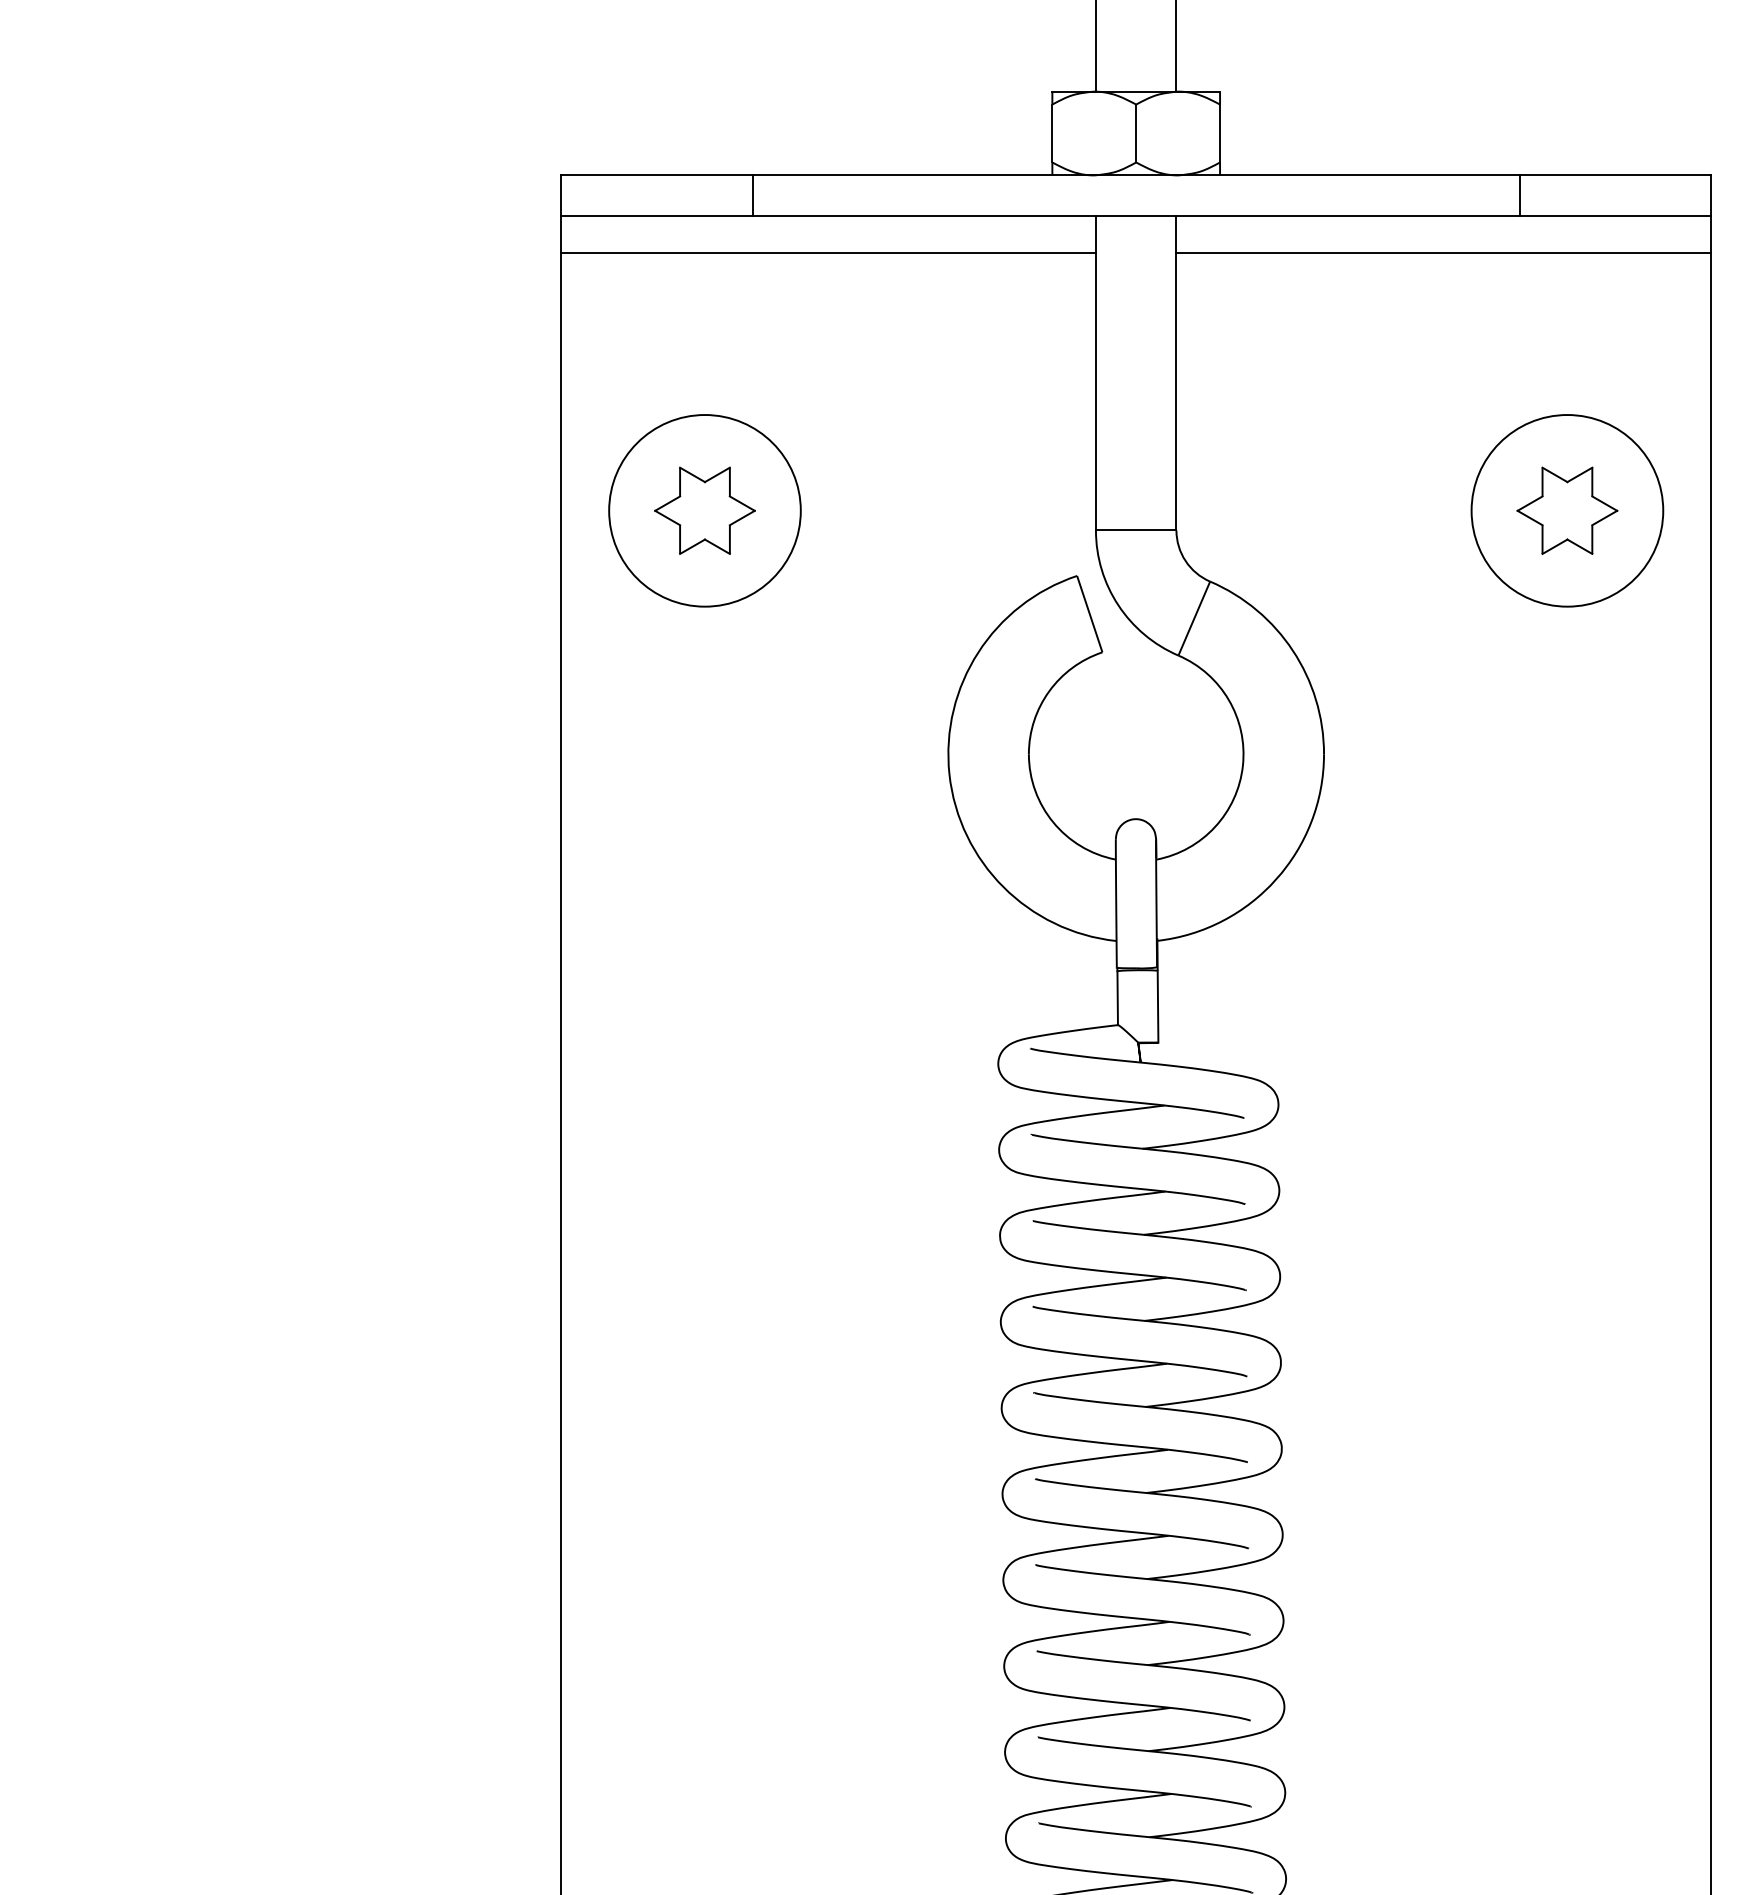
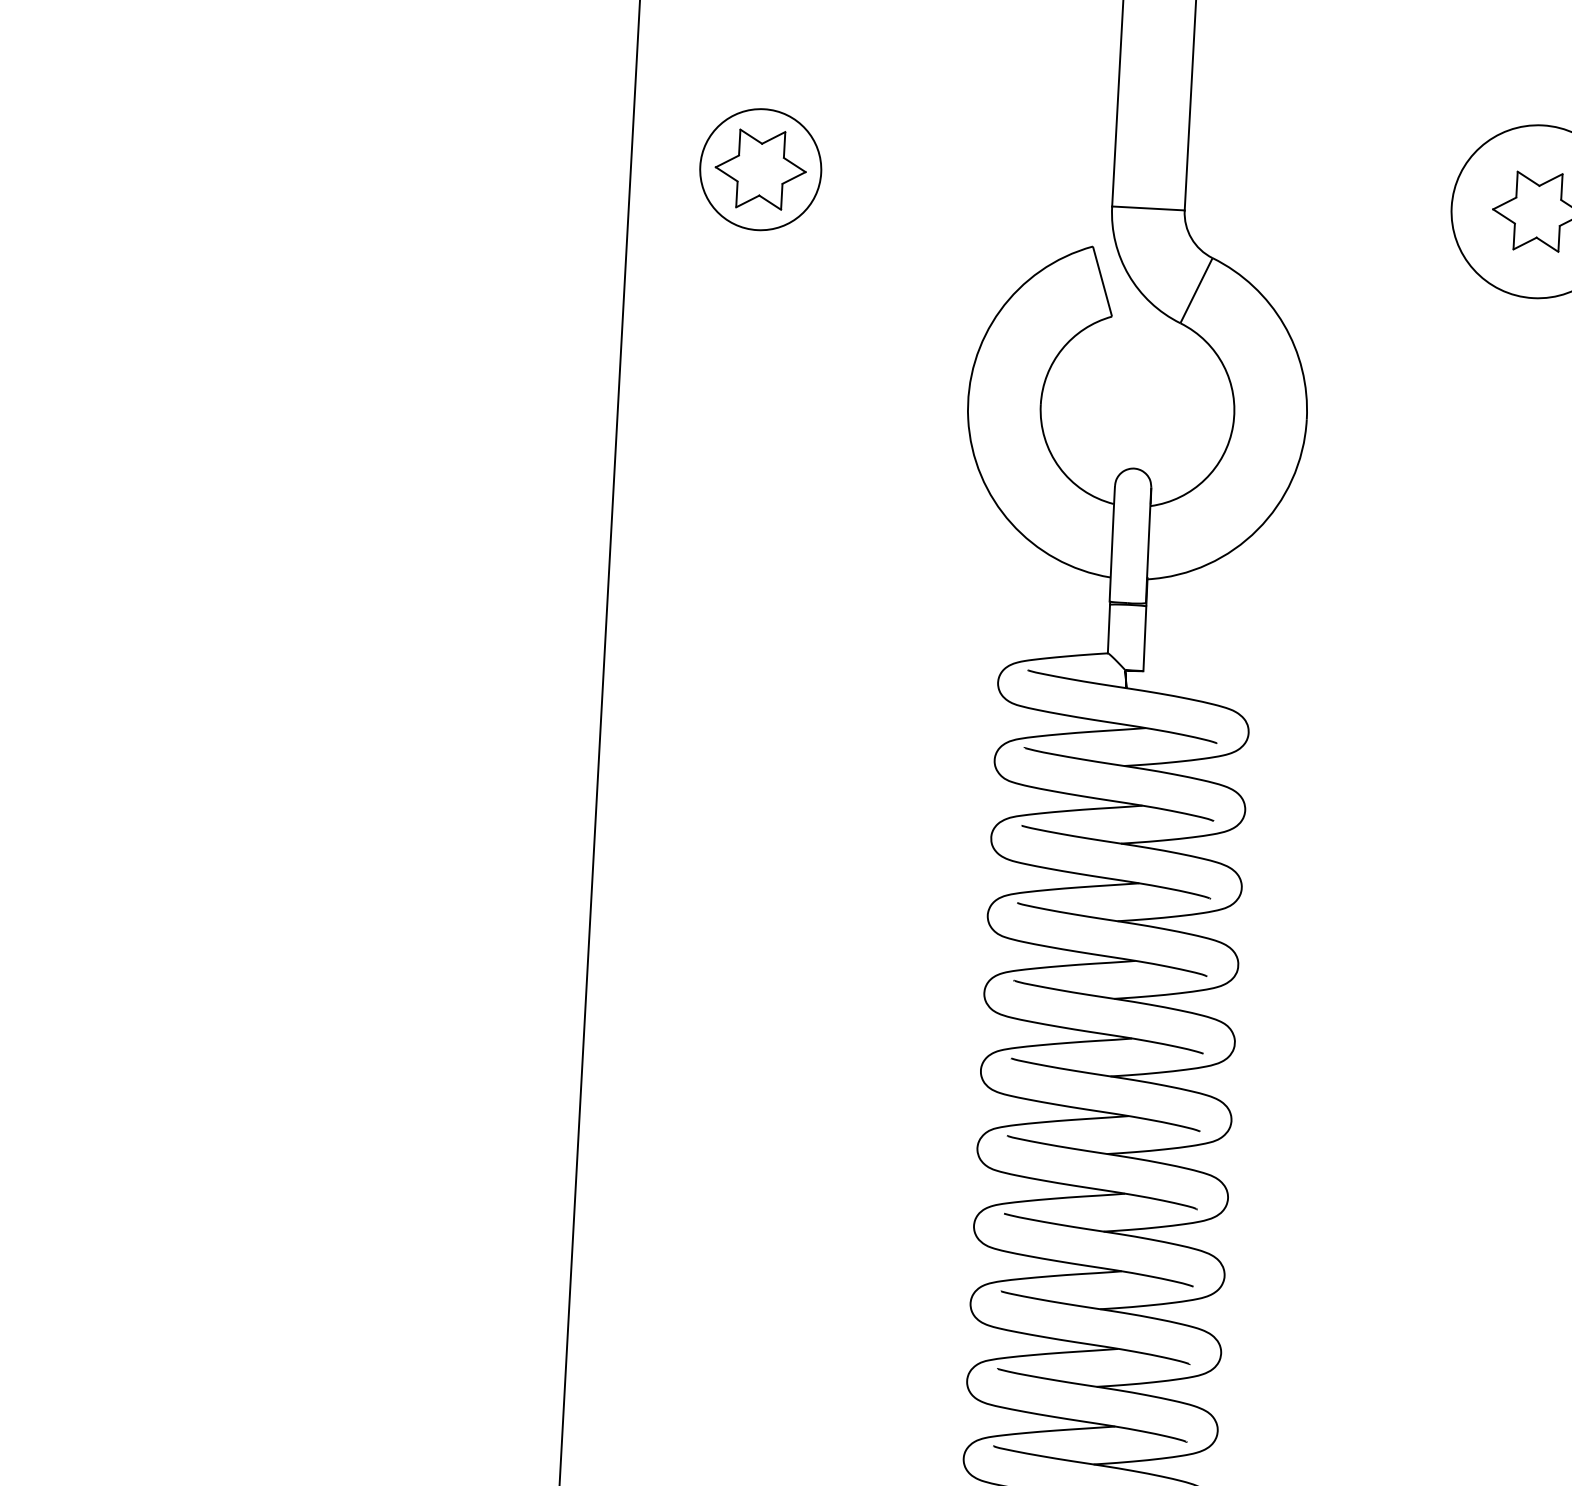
circle: (704, 510) -> (760, 169), size x0.7

